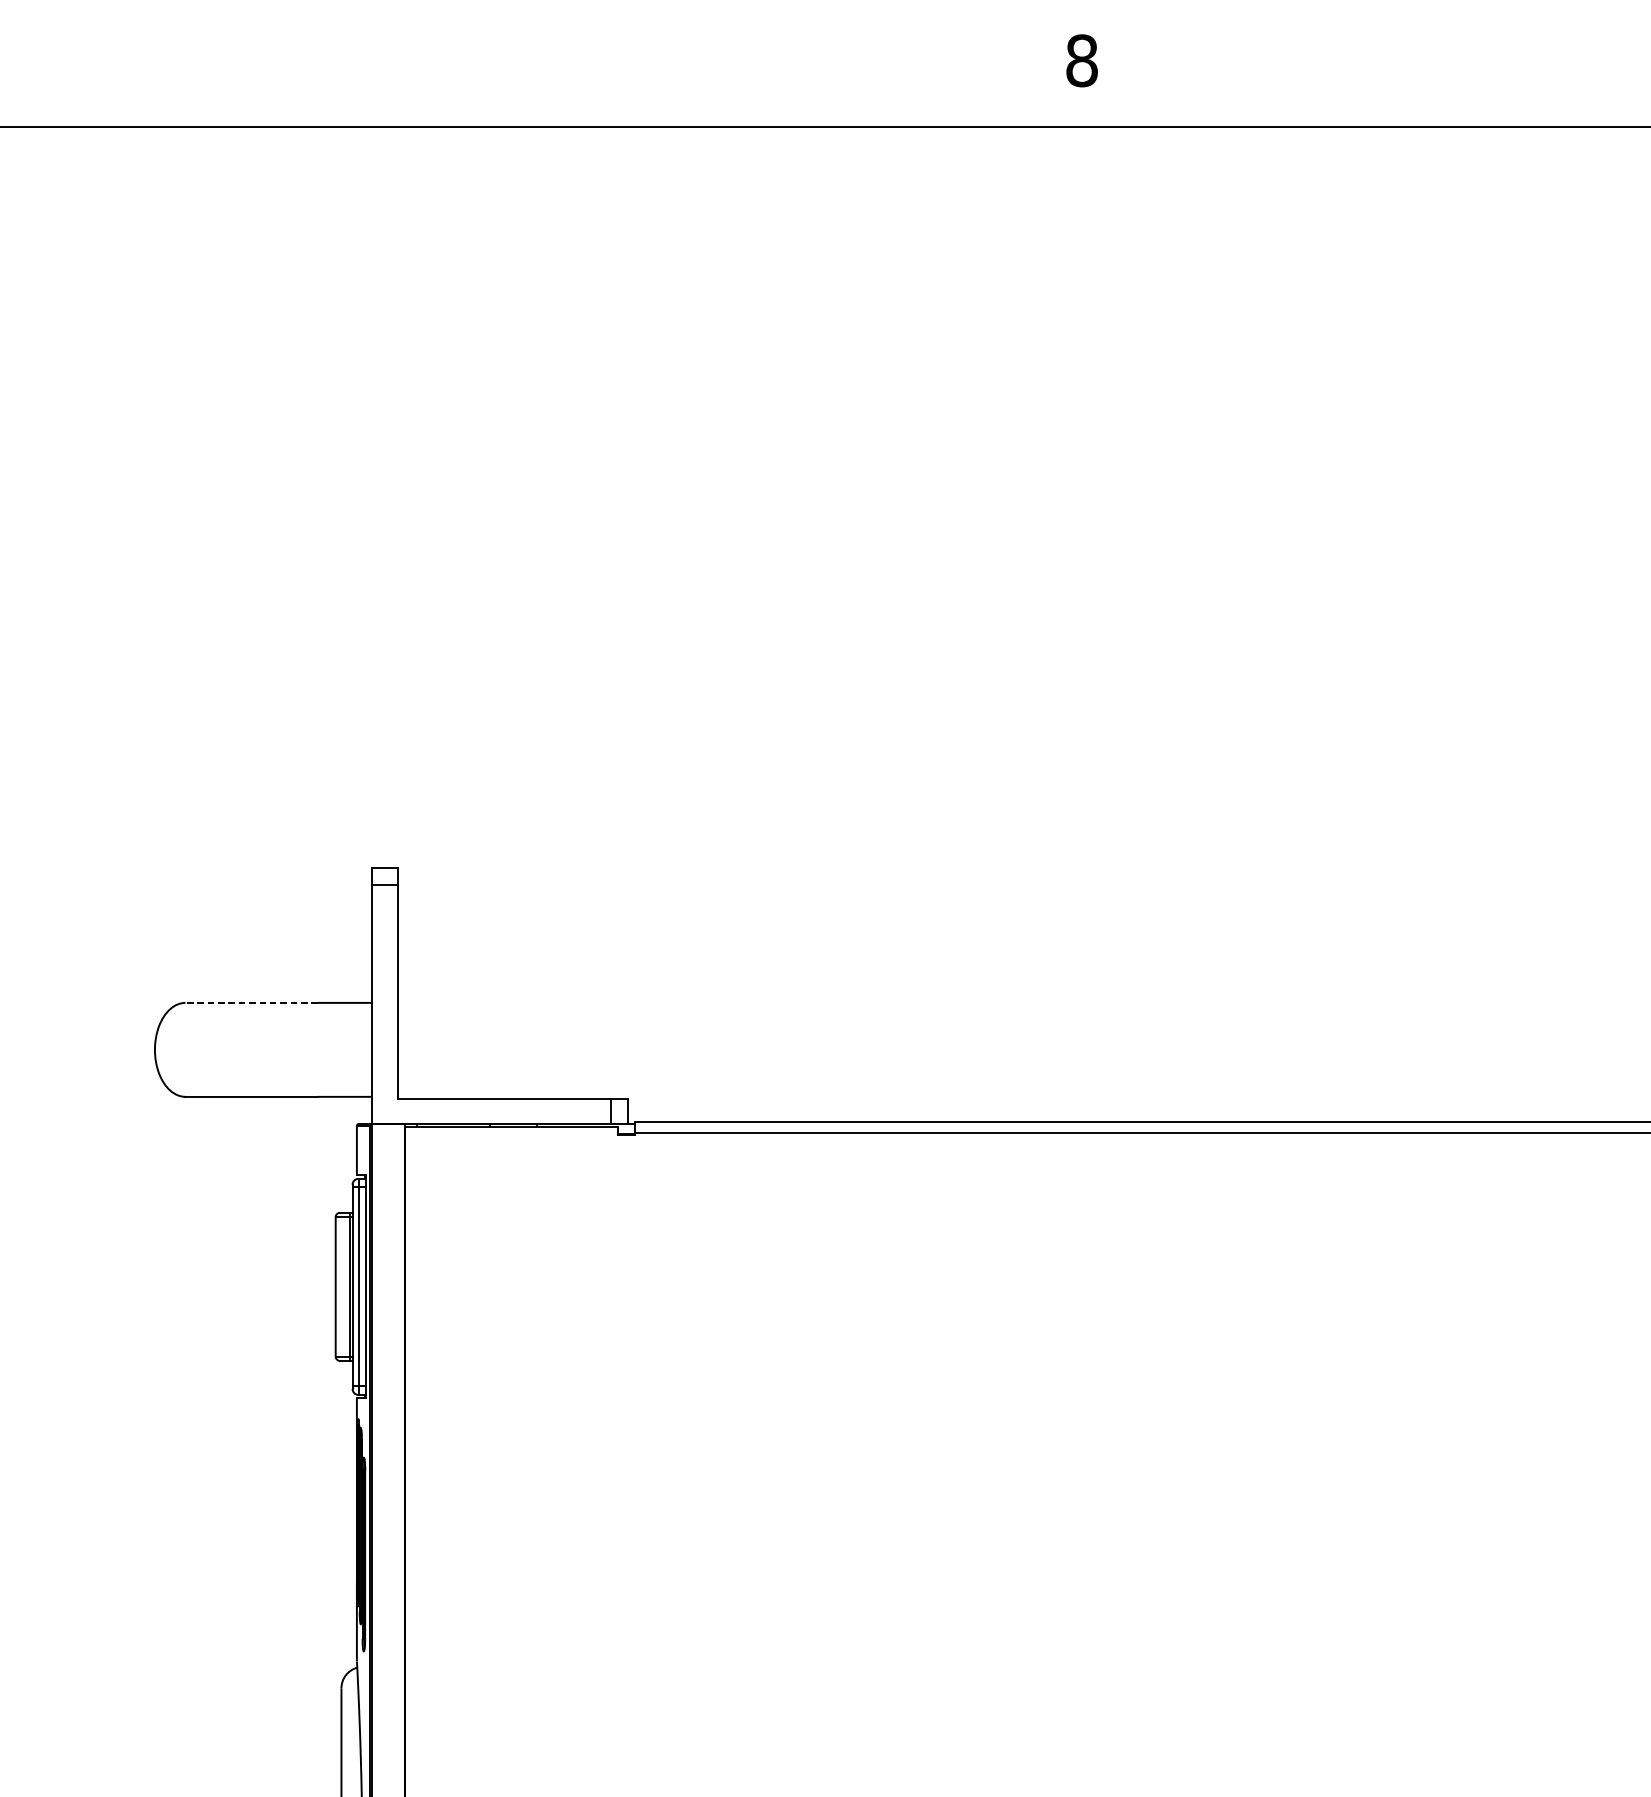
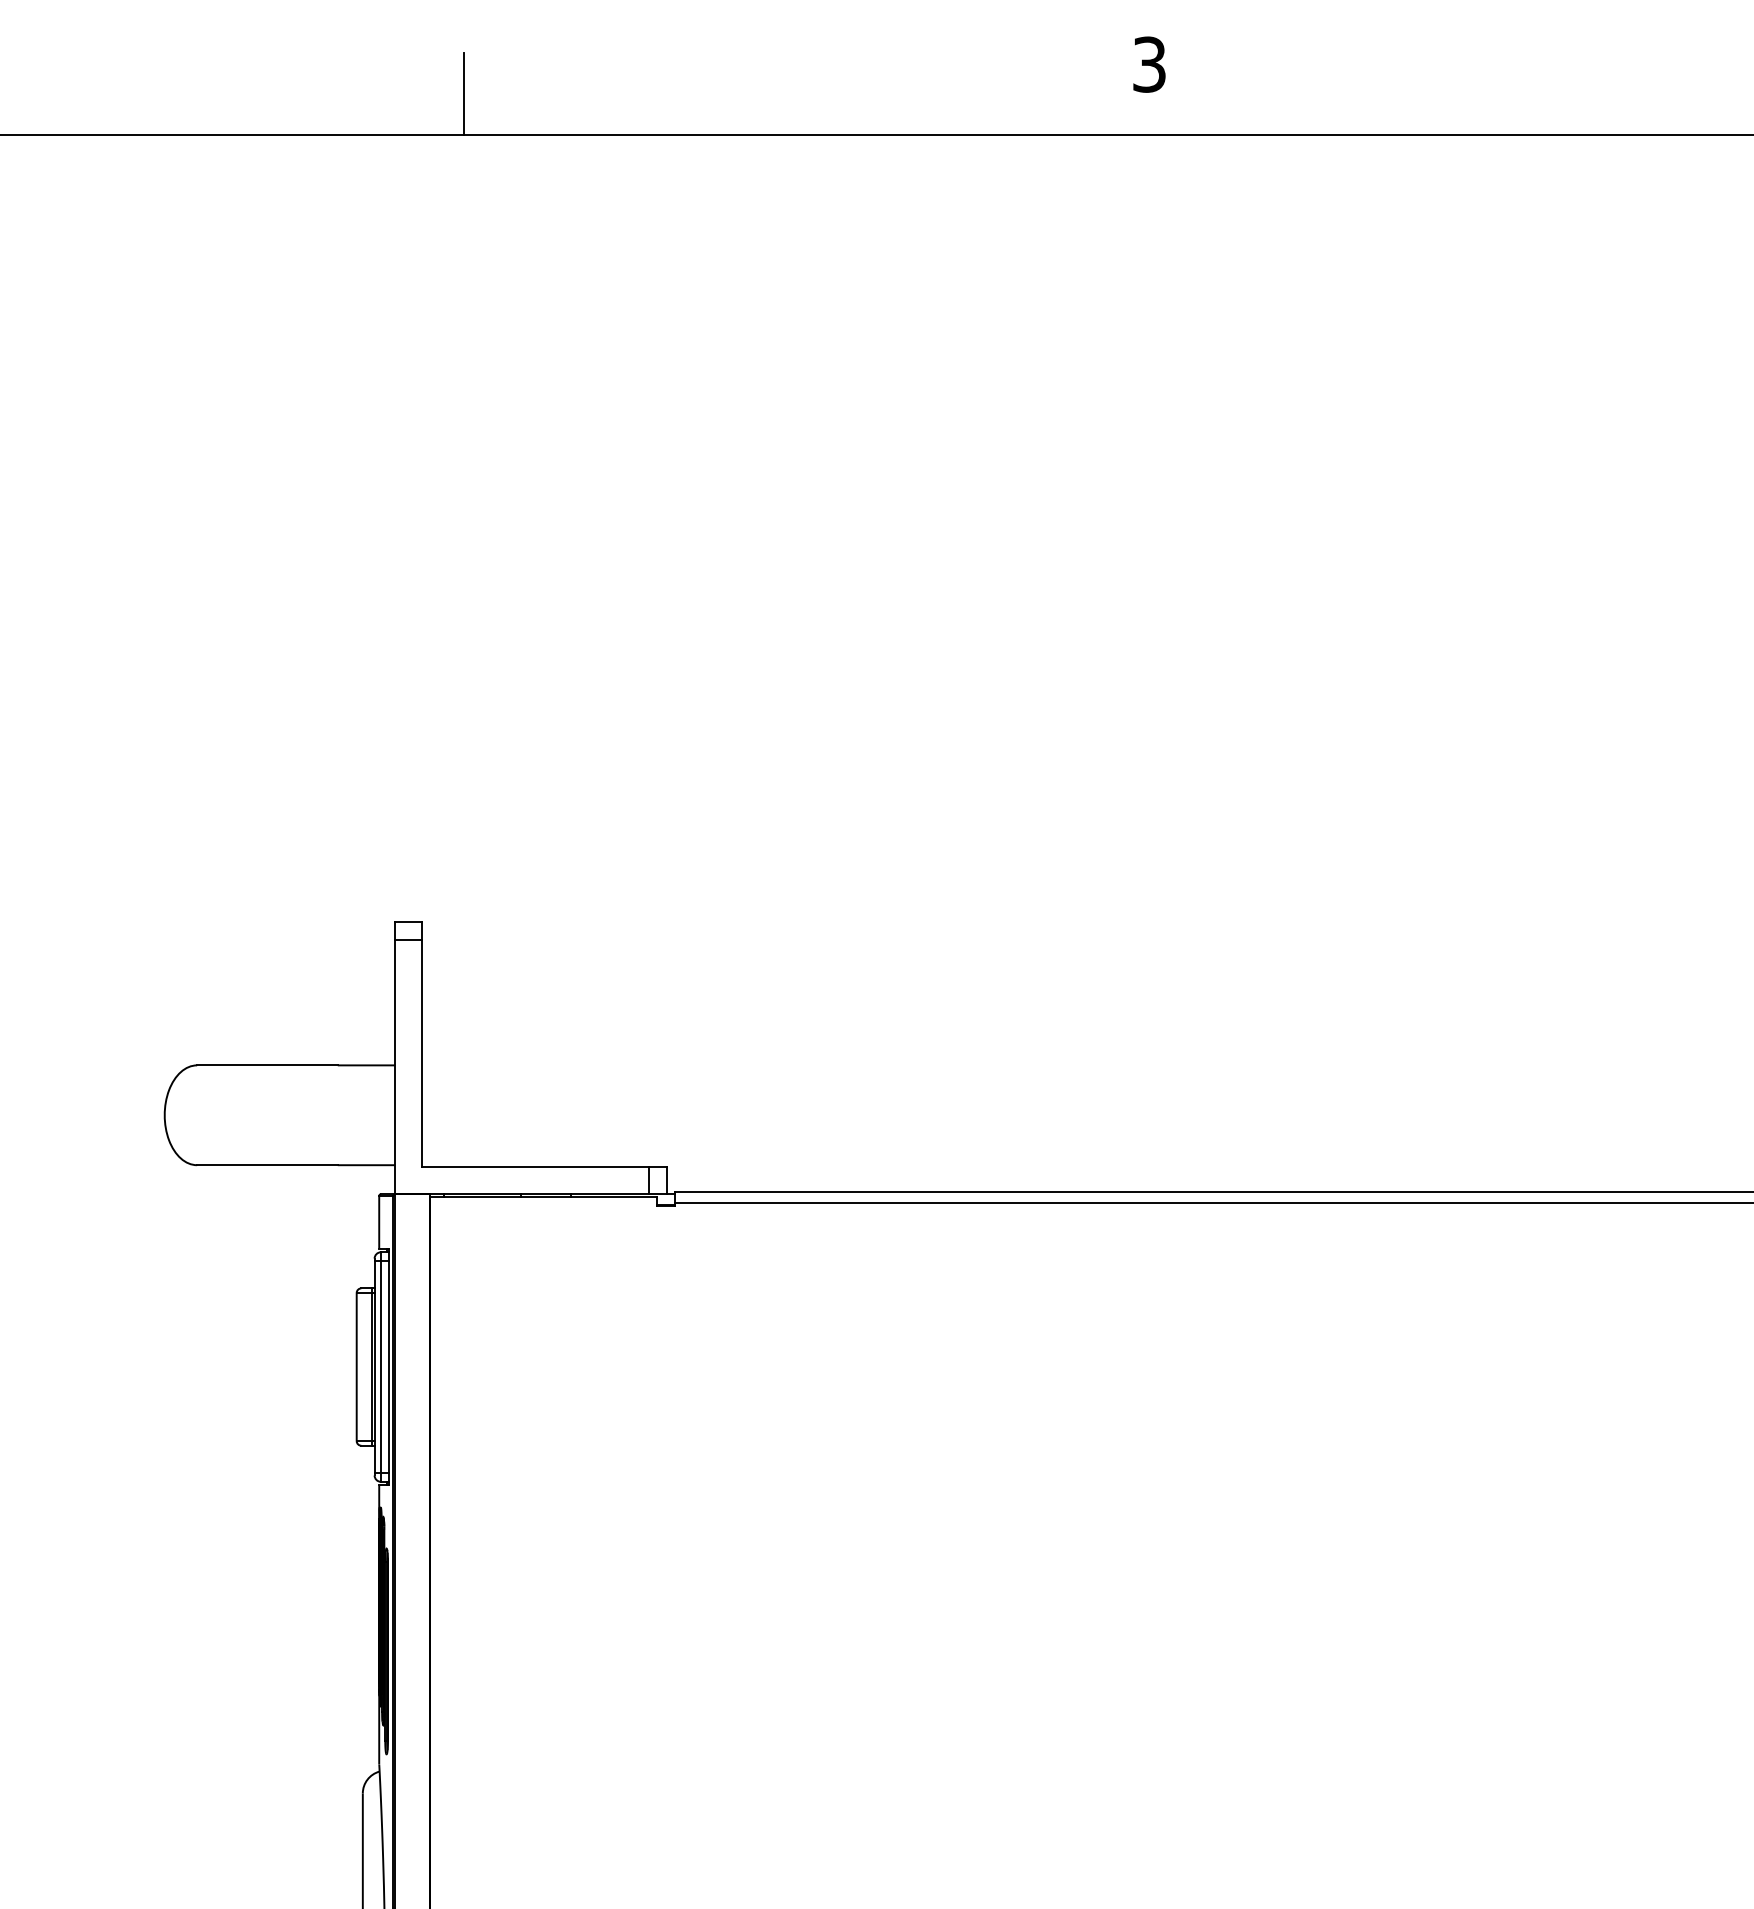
text: (1082, 60) -> (1149, 64), 8 -> 3
line: (437, 87) -> (464, 93), added
line: (250, 1002) -> (266, 1065), dashed -> solid

